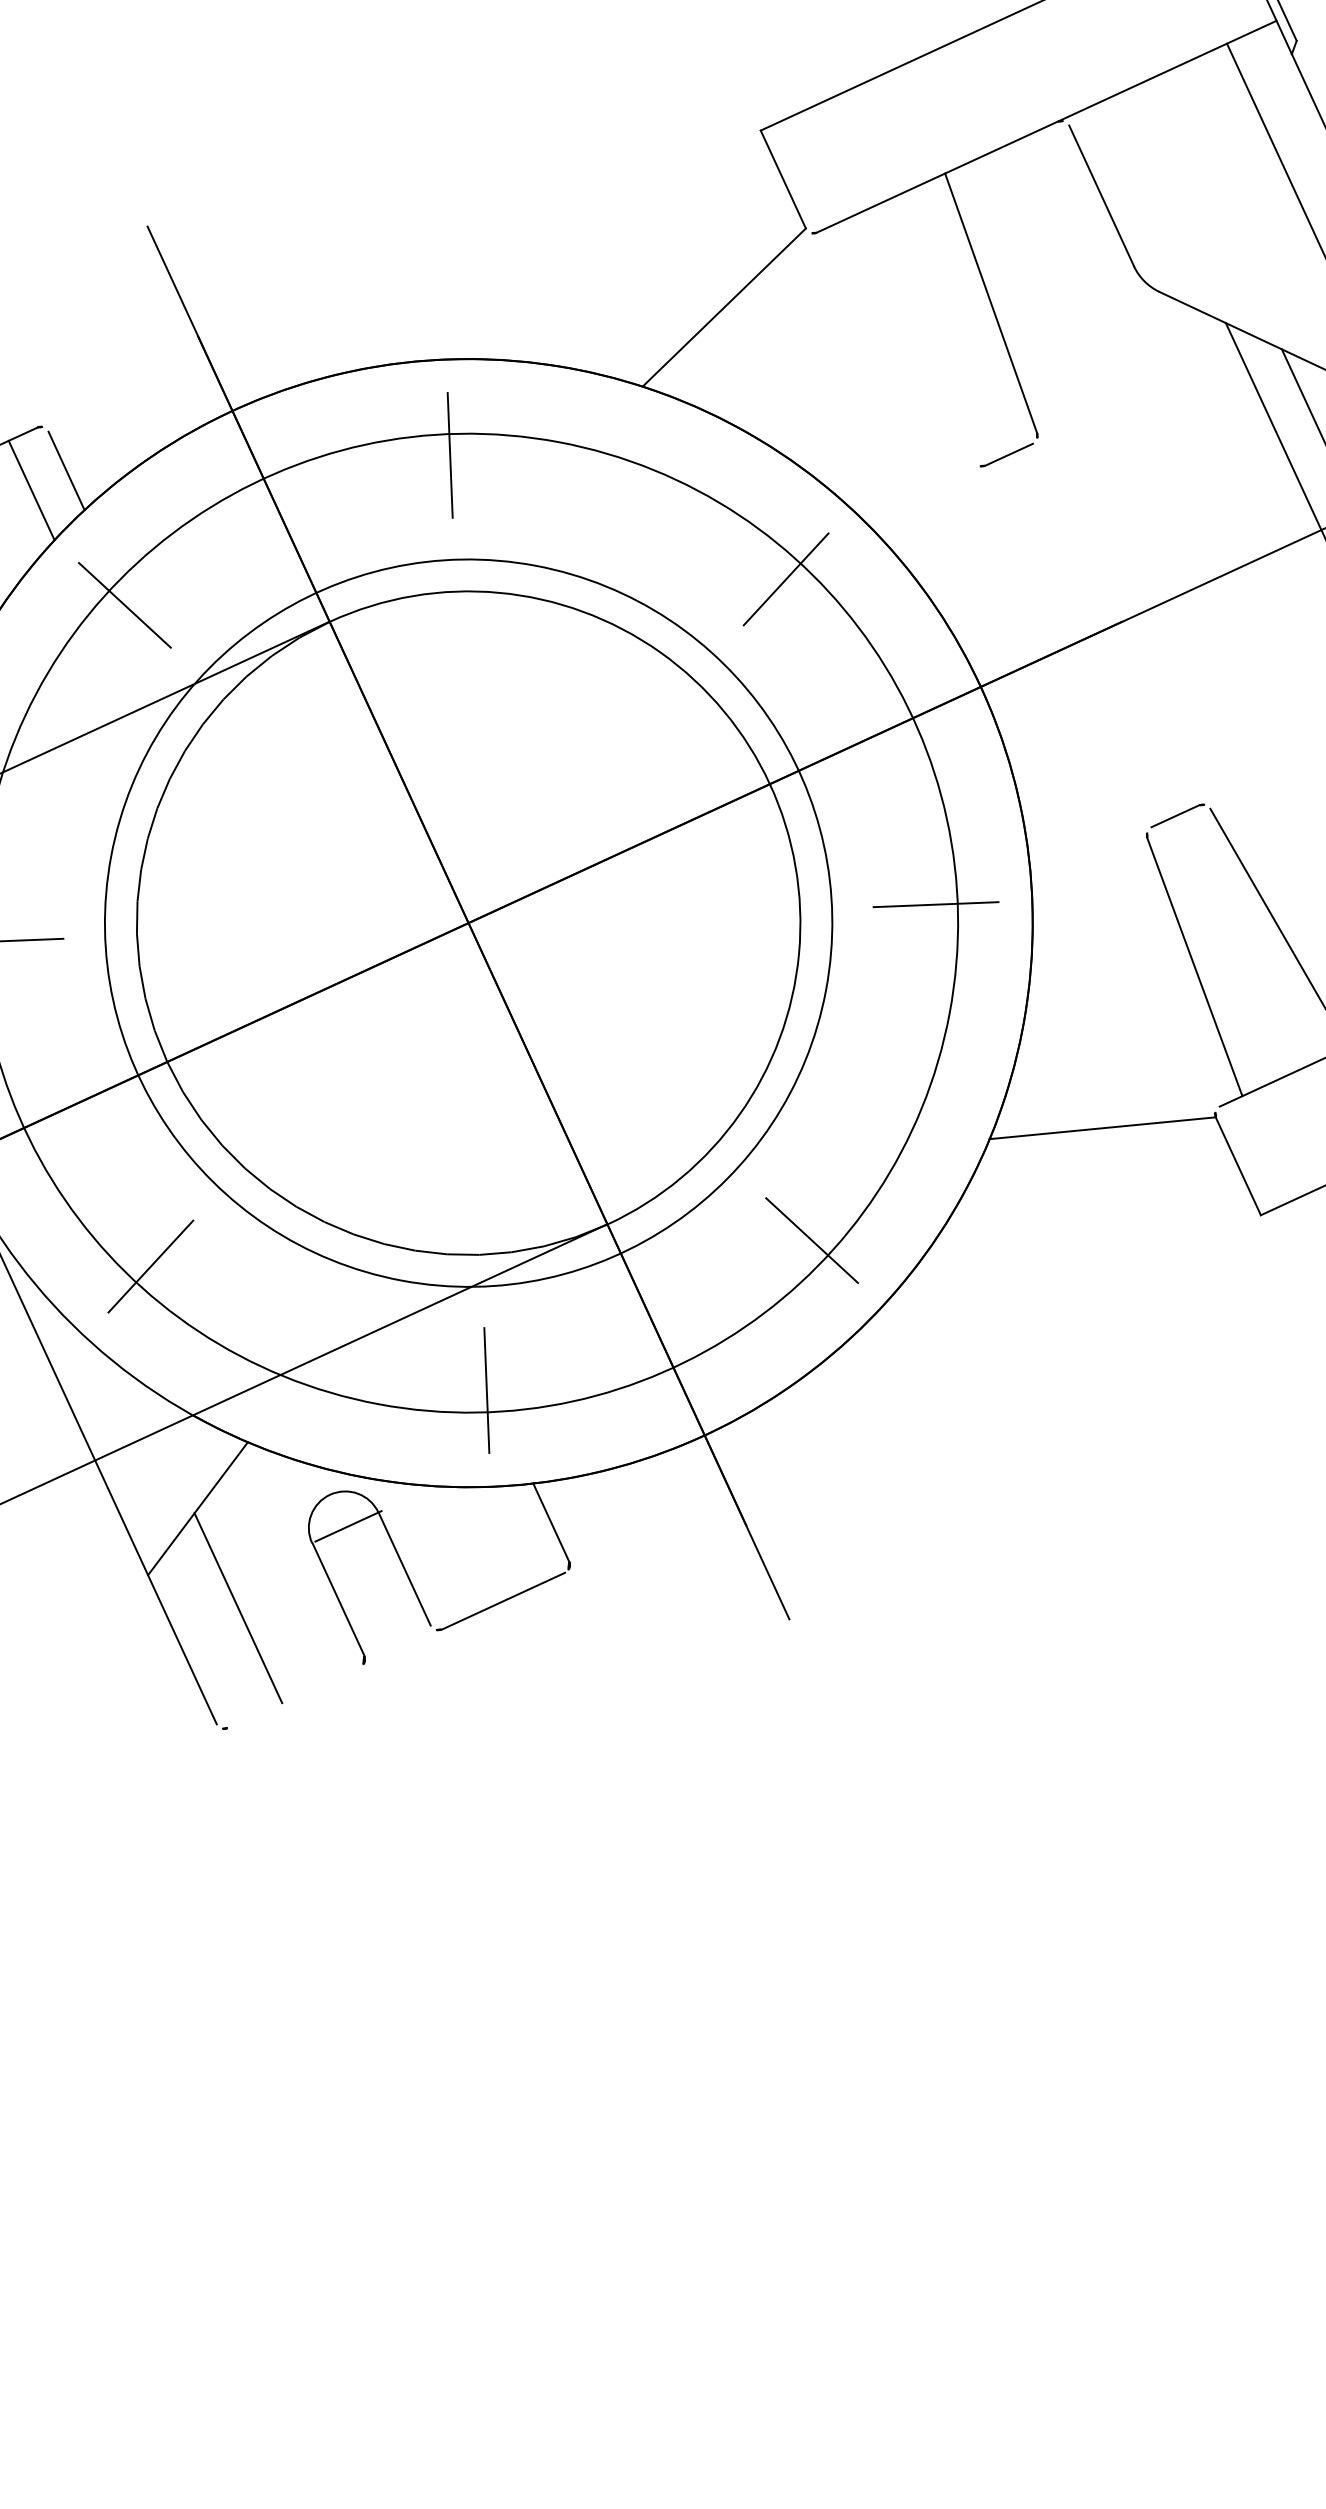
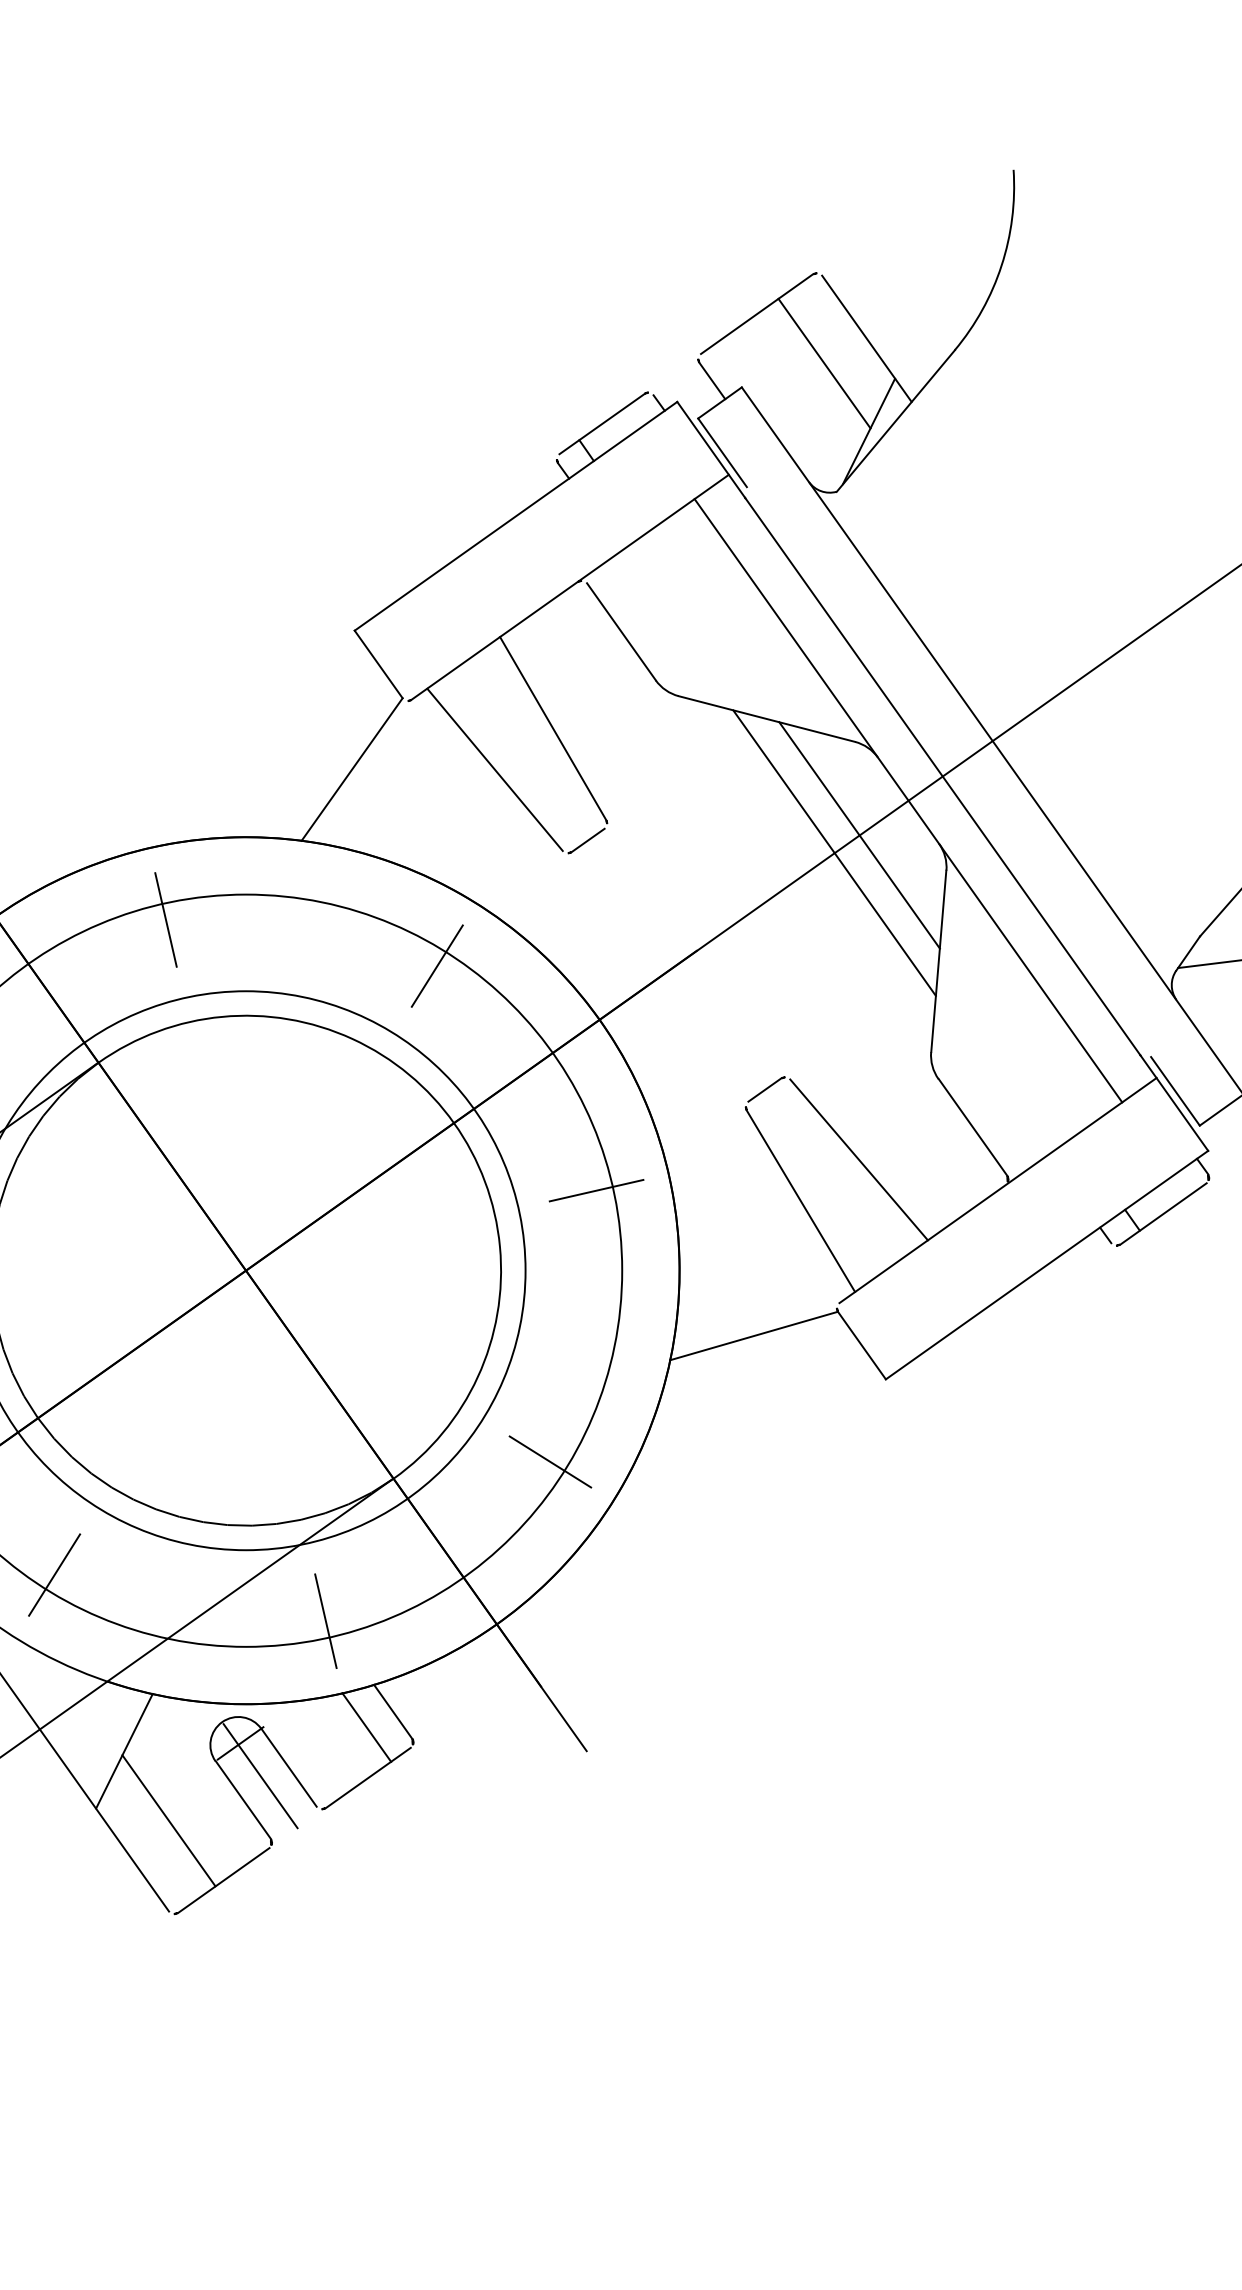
line: (906, 341) -> (494, 769), added
line: (513, 1536) -> (366, 1727), added
line: (366, 1573) -> (260, 1776), added
line: (293, 1697) -> (223, 1880), added

